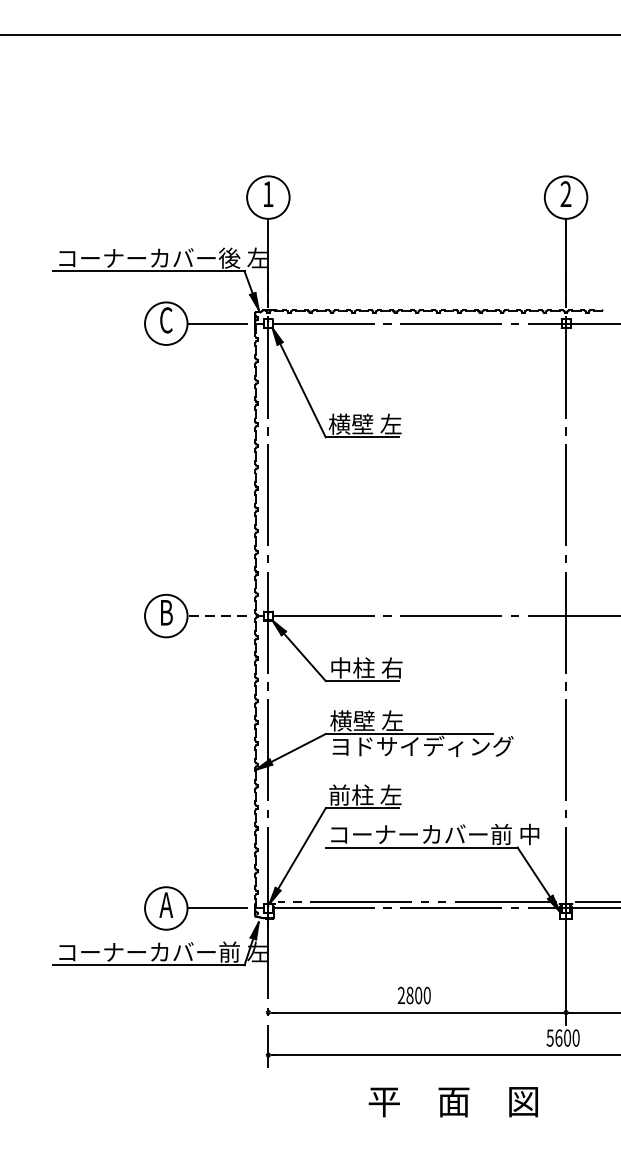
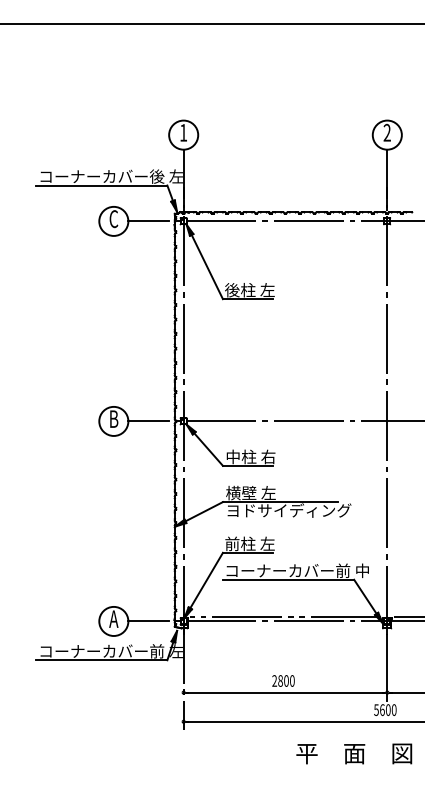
text: (351, 424) -> (240, 290), 横壁 左 -> 後柱 左
line: (216, 616) -> (148, 421), dashed -> solid
text: (453, 1101) -> (354, 753), moved

